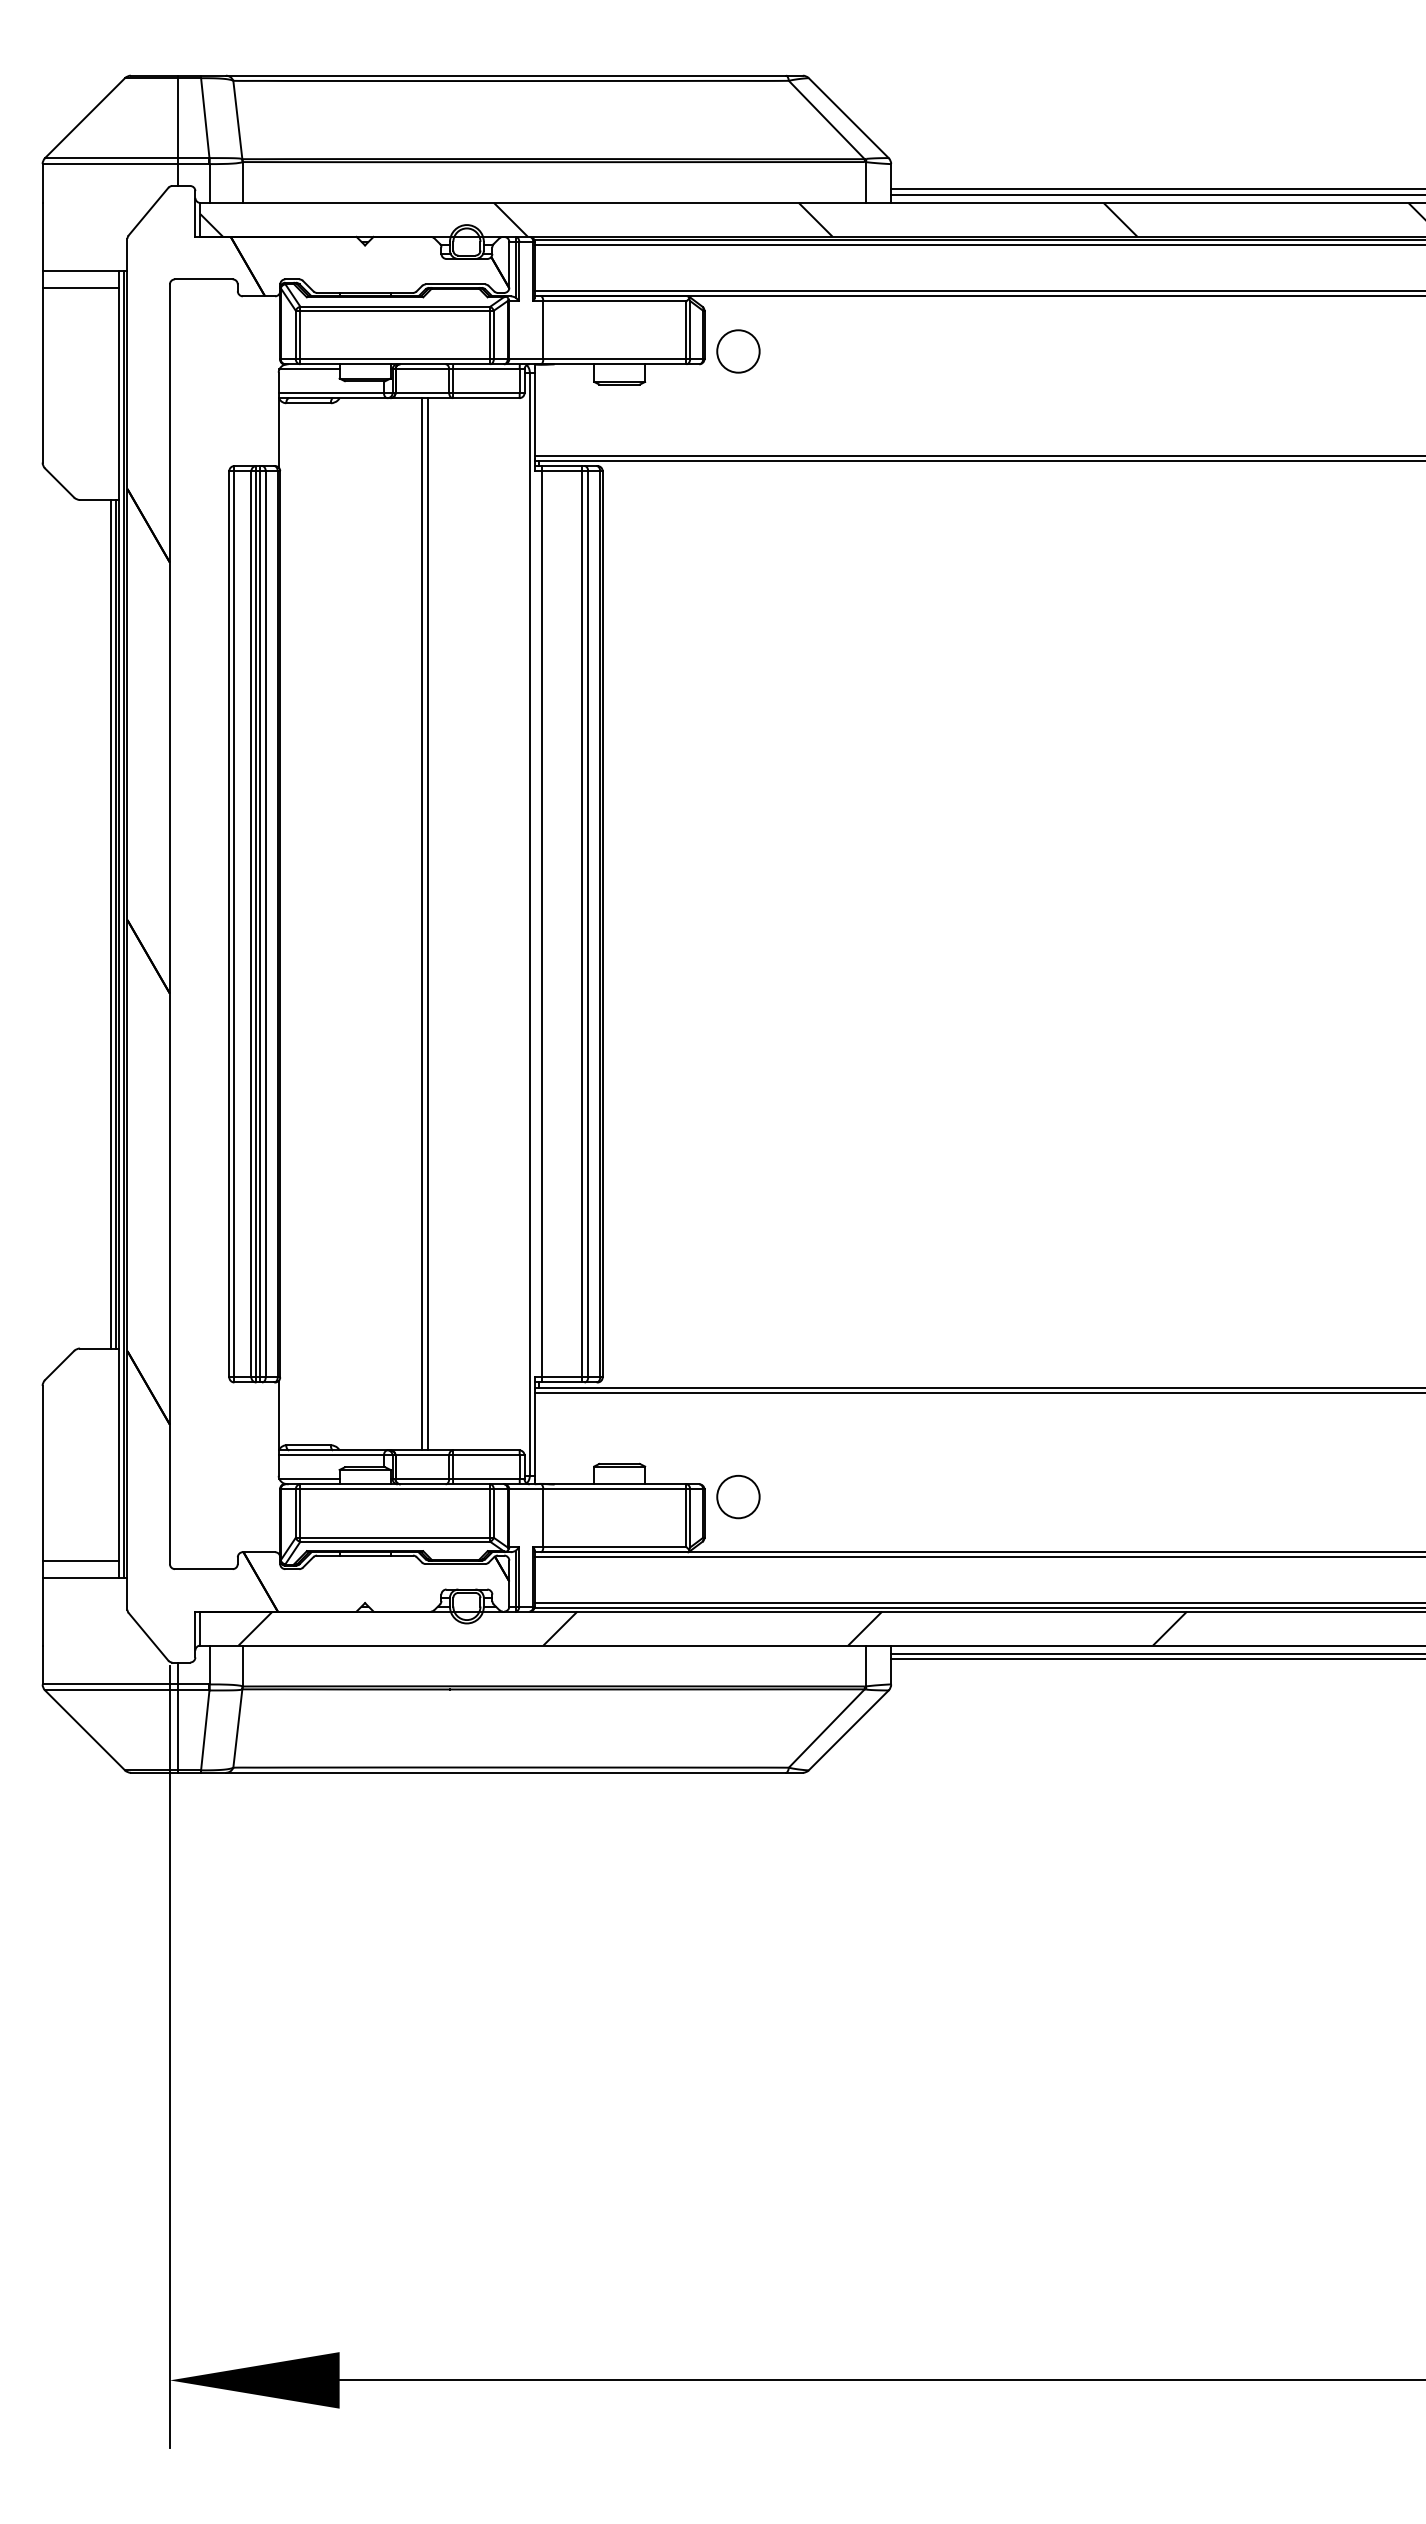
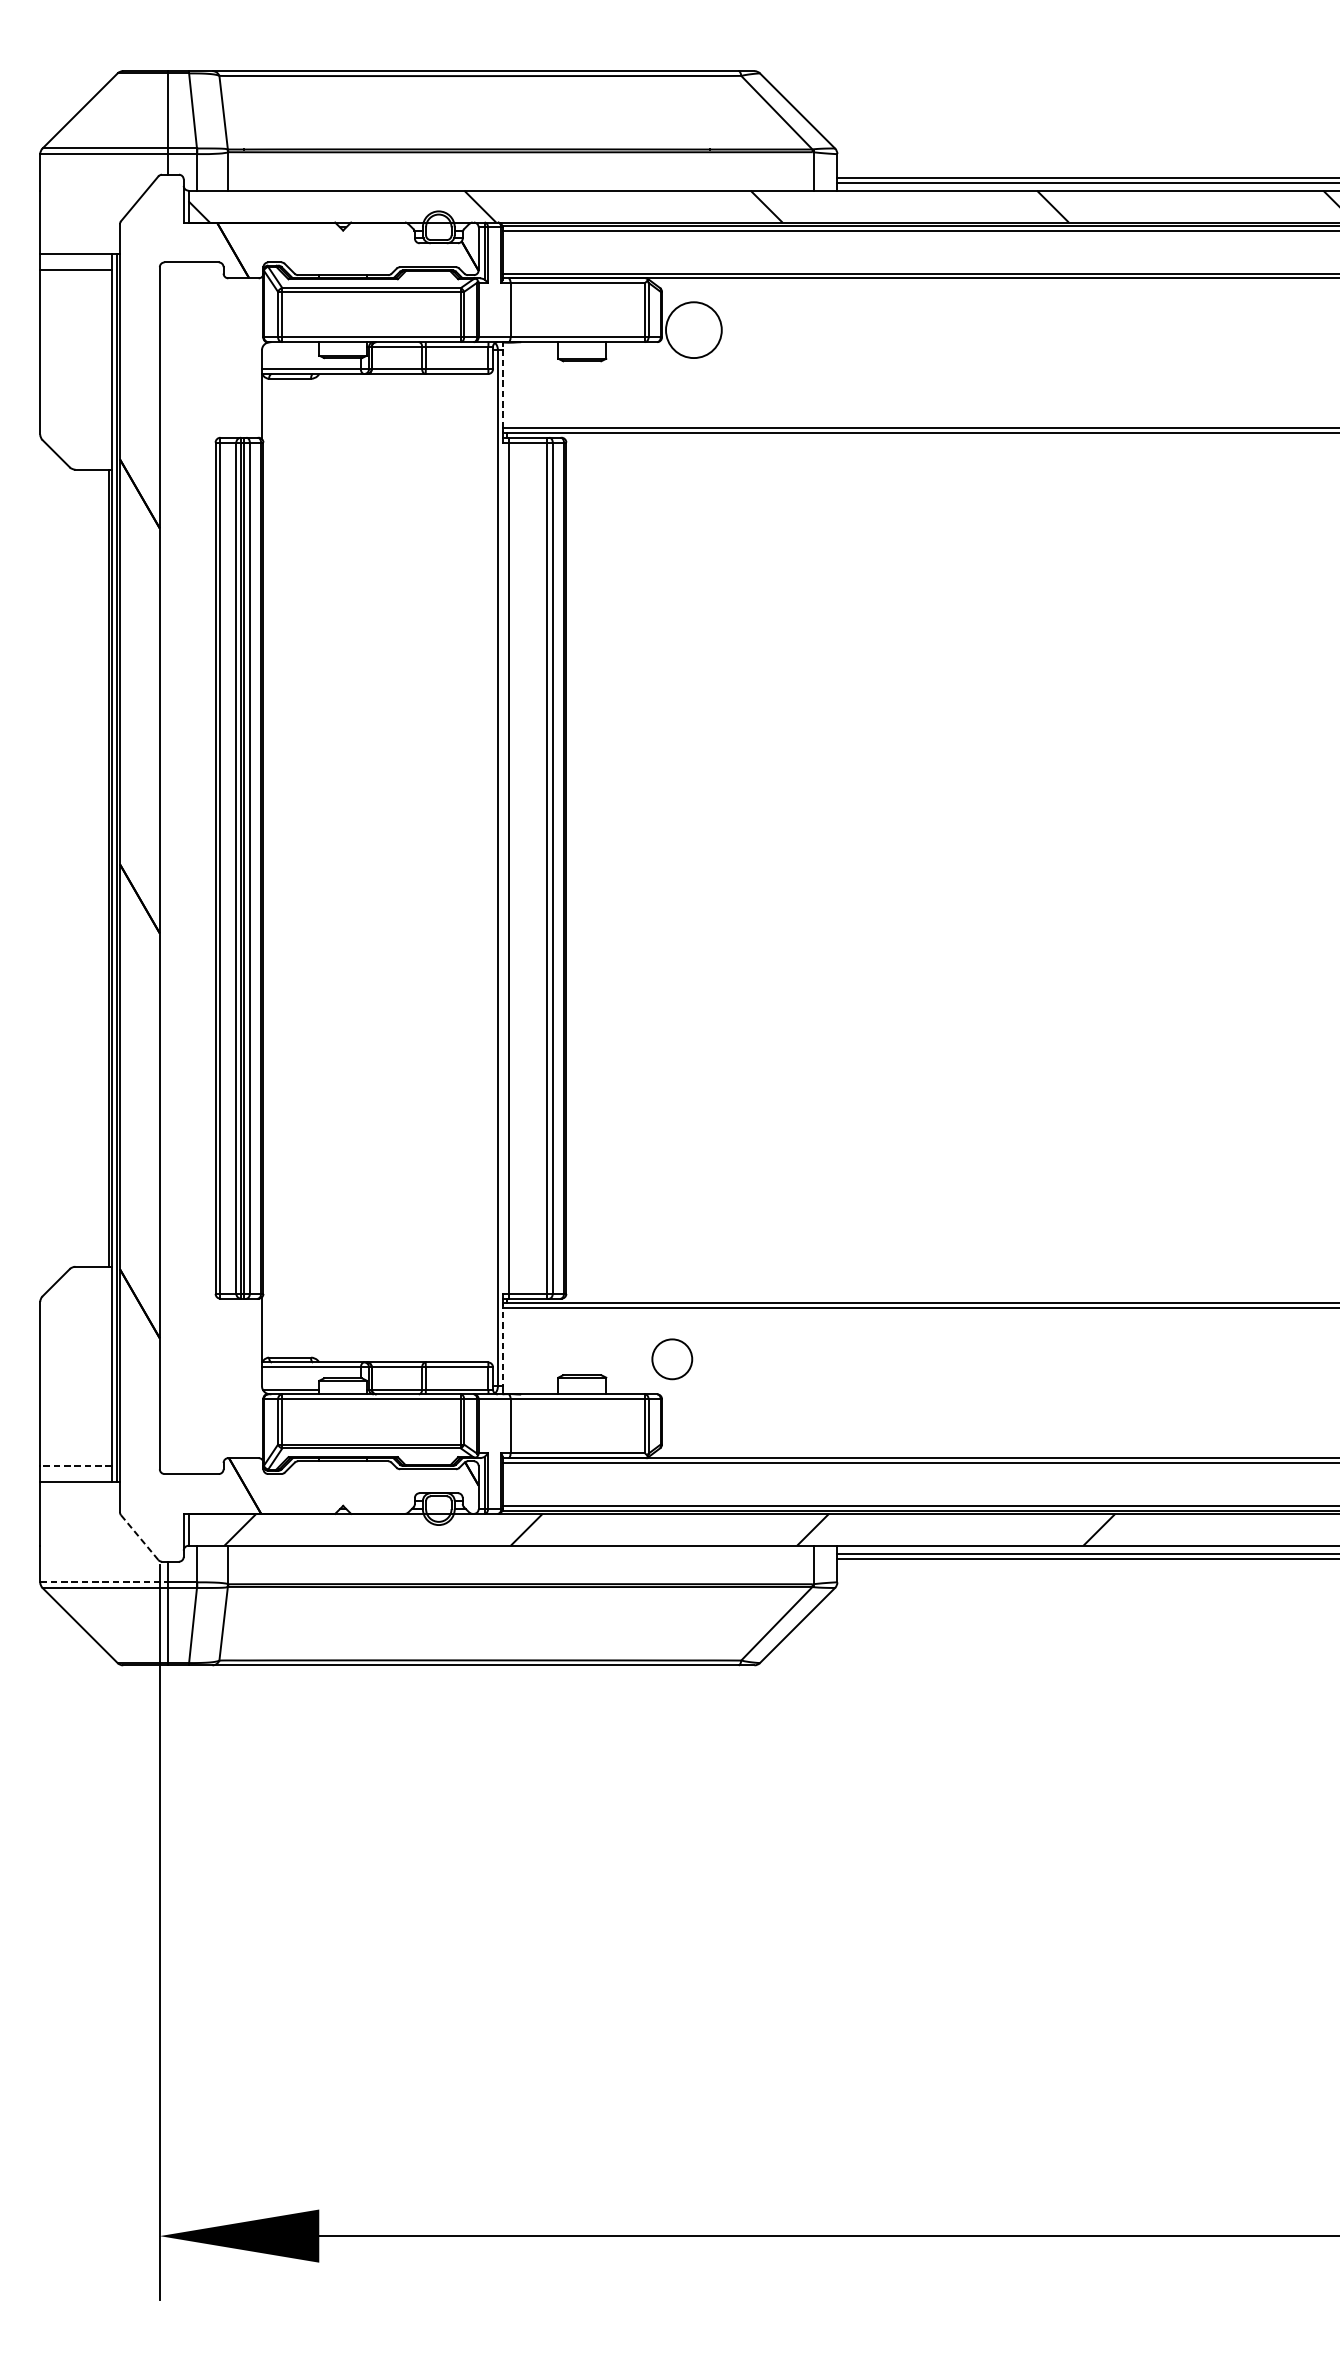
circle: (738, 351) -> (693, 330), size x1.4
line: (309, 369) -> (290, 347), removed
line: (534, 411) -> (502, 386), solid -> dashed
line: (110, 923) -> (104, 867), removed
line: (421, 924) -> (396, 868), removed
line: (428, 924) -> (402, 868), removed
line: (534, 1436) -> (502, 1349), solid -> dashed
circle: (738, 1496) -> (672, 1358), moved
line: (80, 1560) -> (75, 1465), solid -> dashed
line: (148, 1637) -> (139, 1538), solid -> dashed
line: (110, 1684) -> (104, 1582), solid -> dashed

